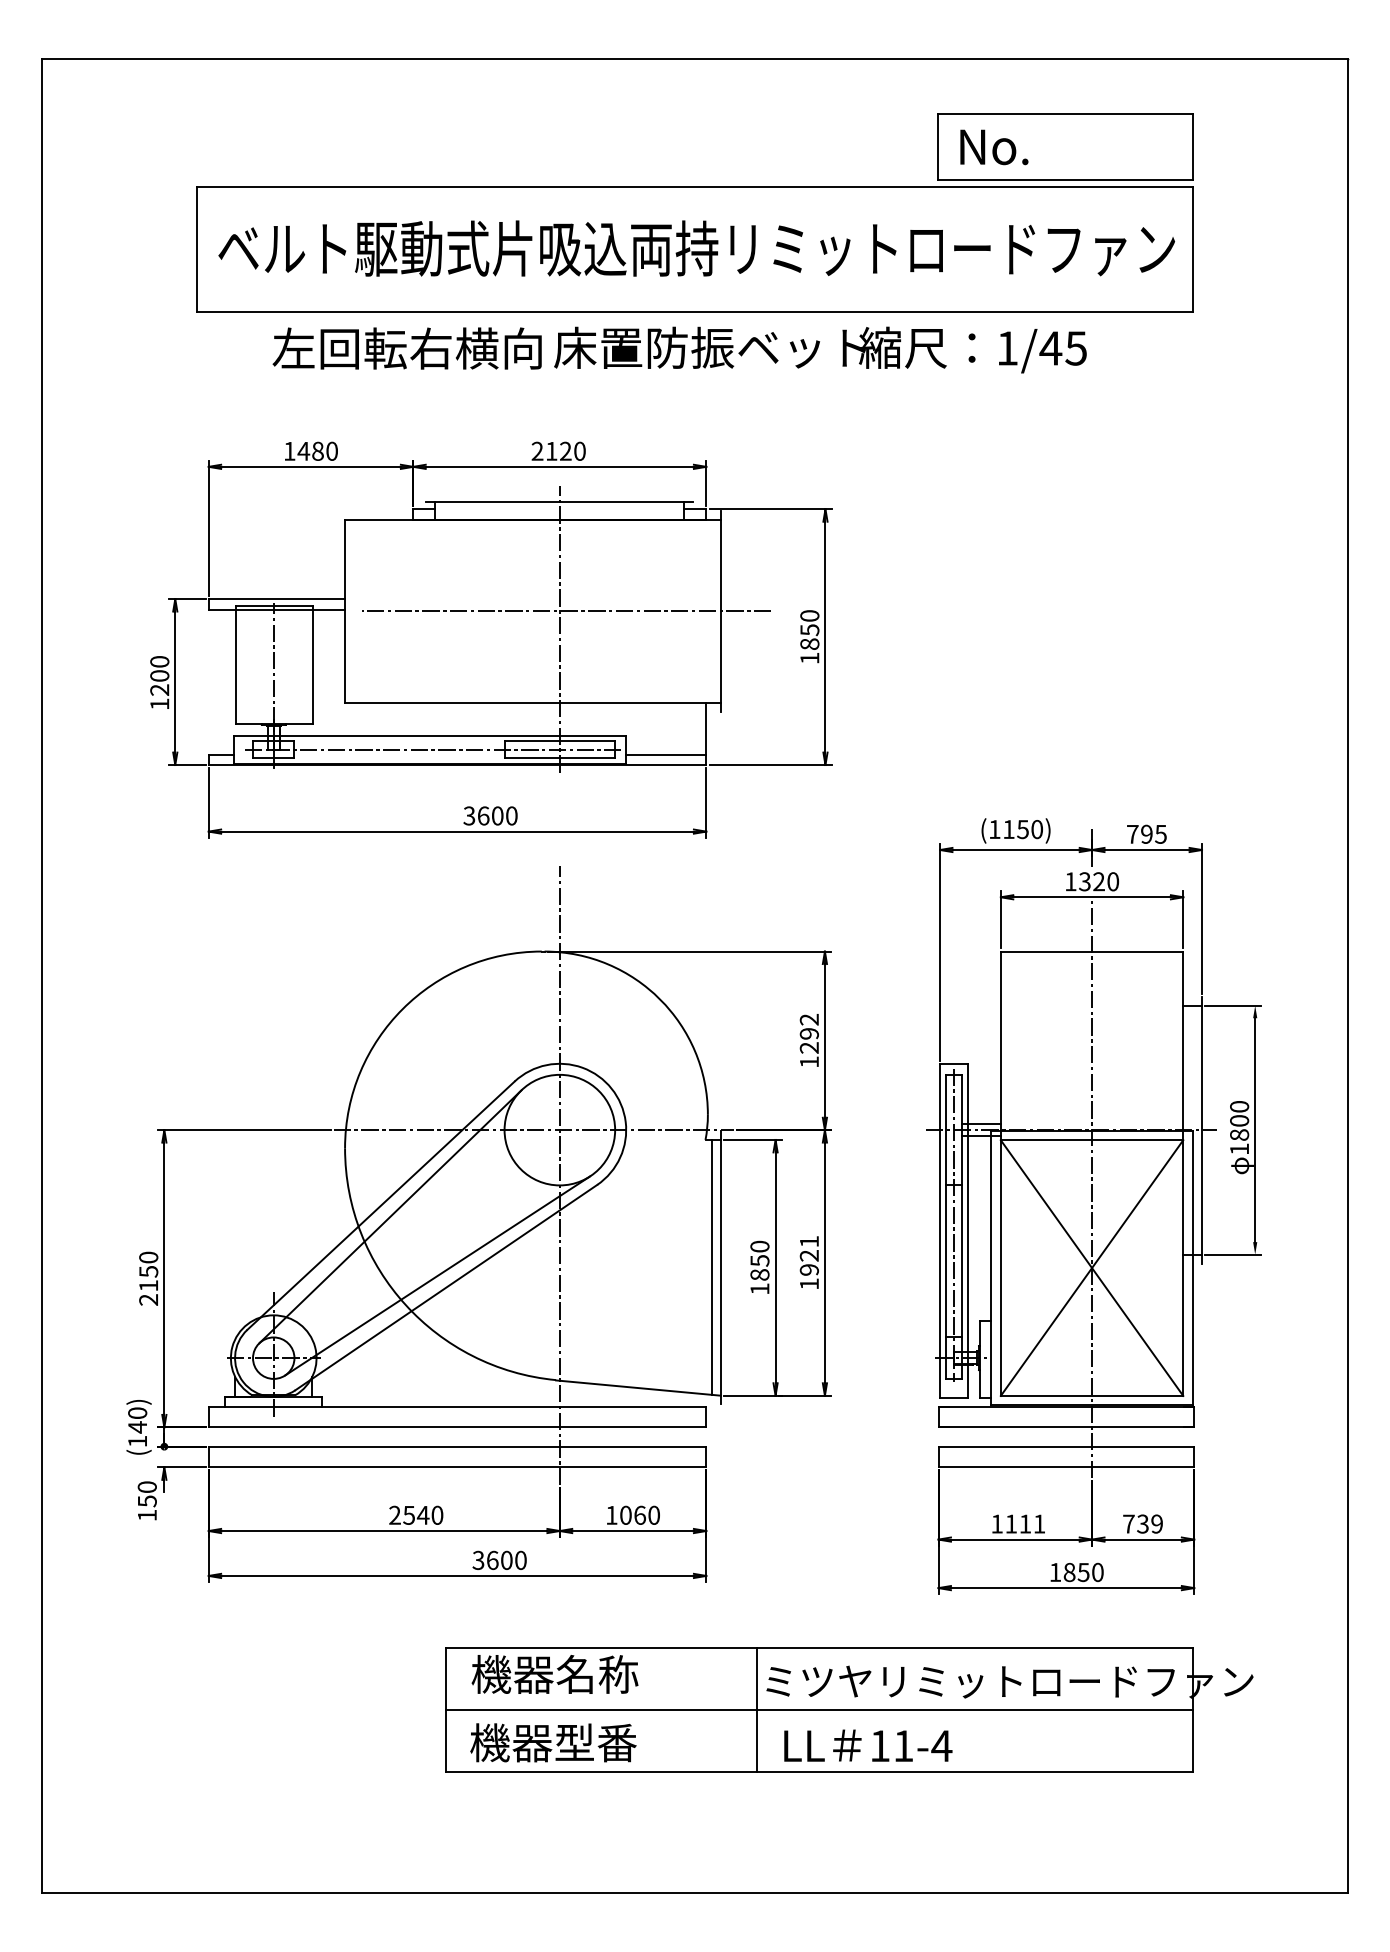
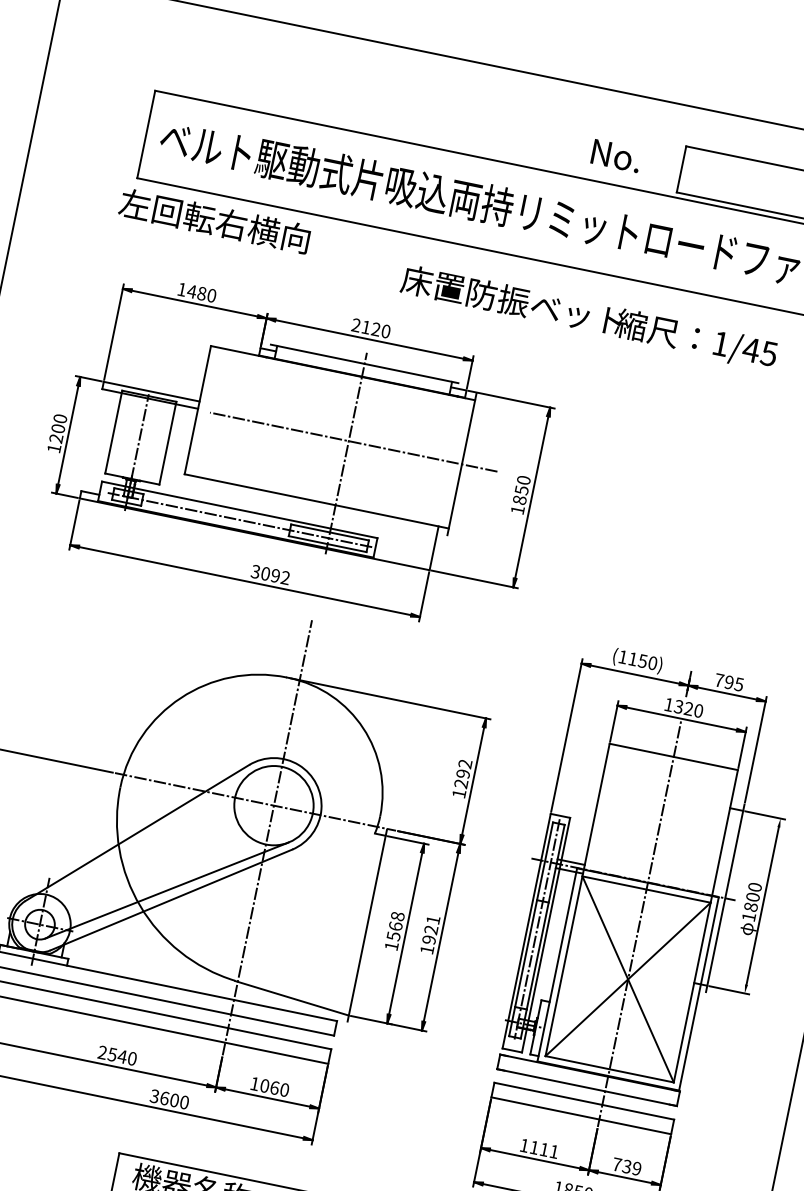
text: (994, 147) -> (616, 156), moved
text: (406, 348) -> (214, 220), moved
text: (820, 349) -> (589, 317), moved
line: (666, 754) -> (403, 557), removed
text: (497, 815) -> (275, 575), 3600 -> 3092
line: (390, 1216) -> (142, 841), removed
text: (759, 1260) -> (395, 926), 1850 -> 1568
line: (711, 1266) -> (360, 923), removed

